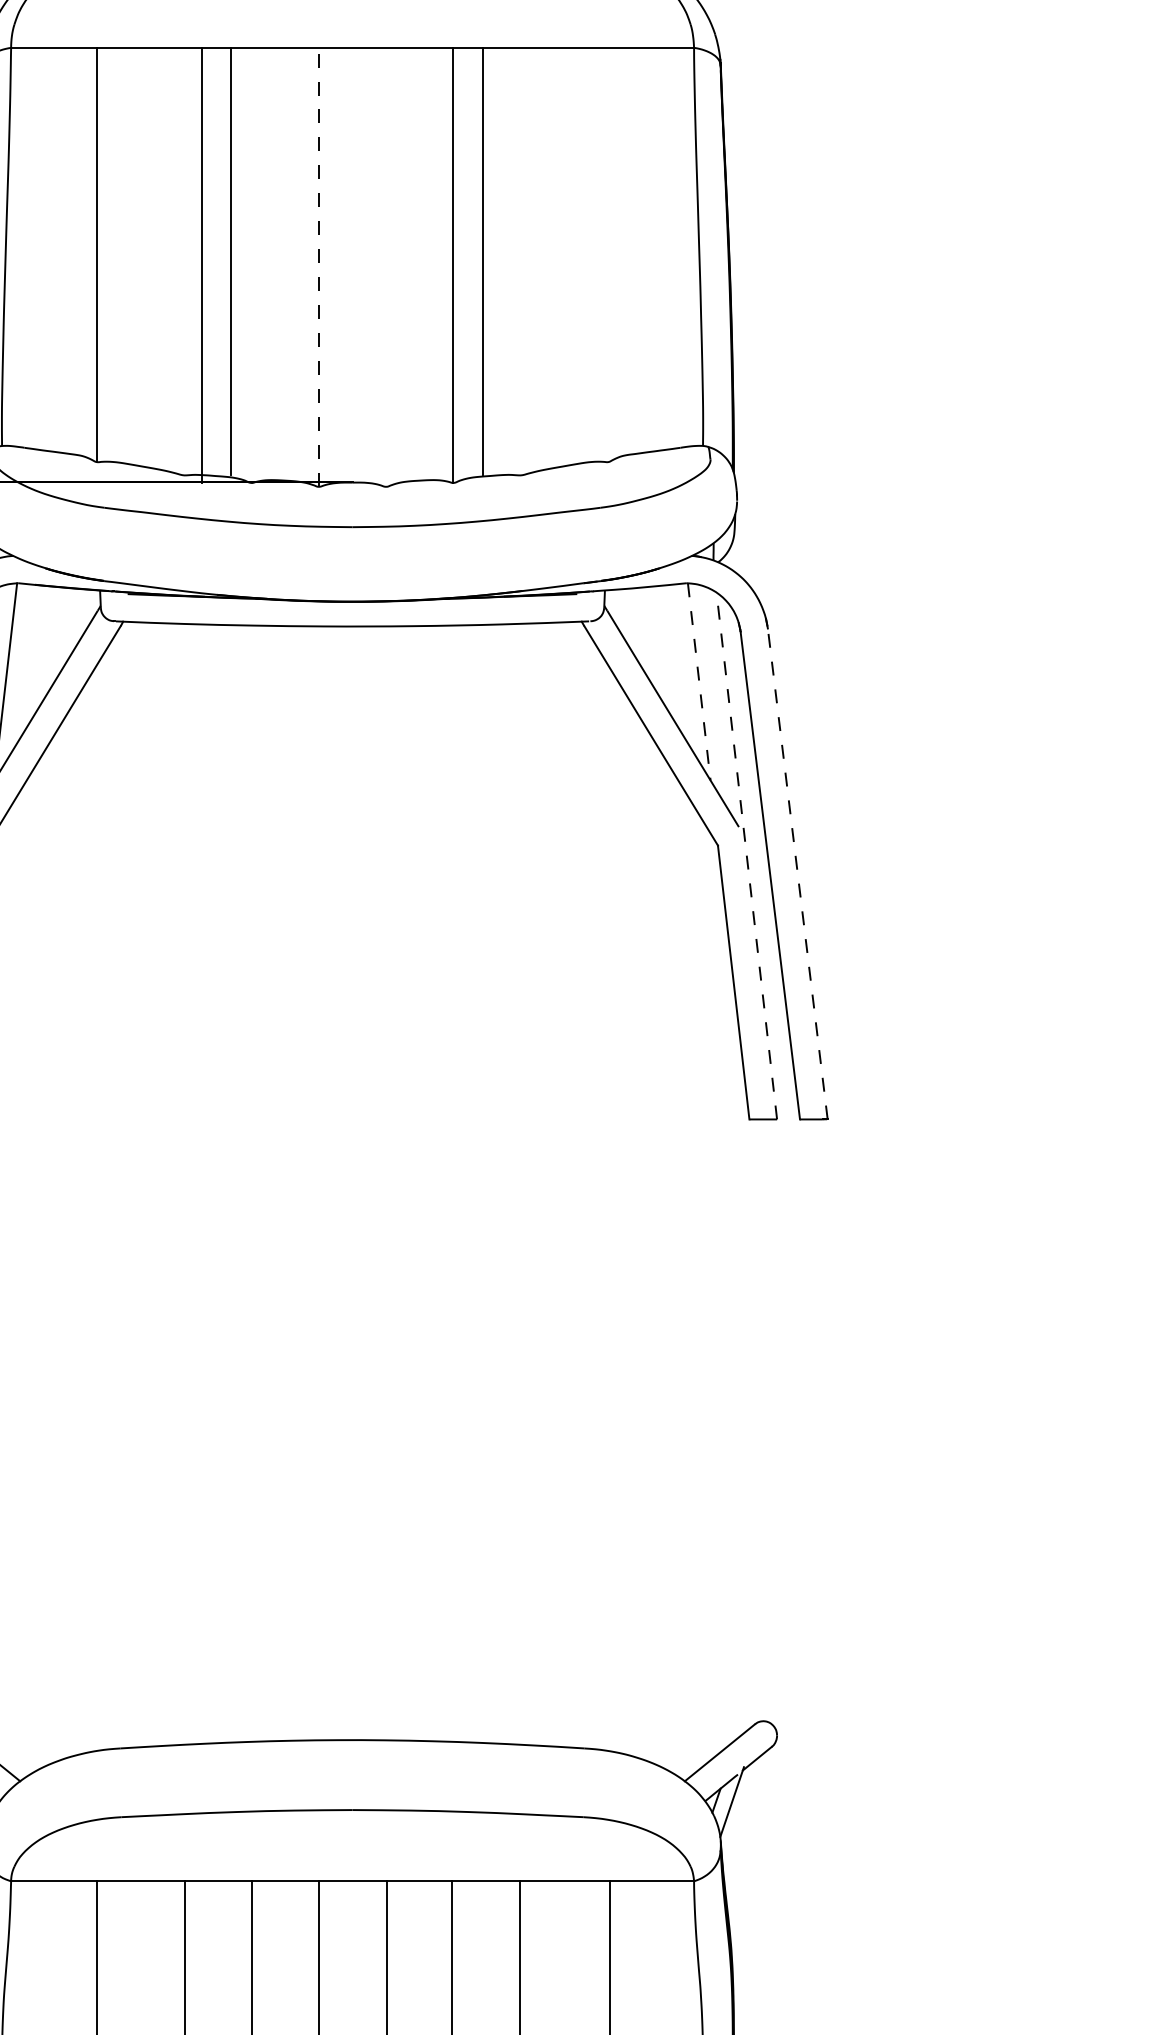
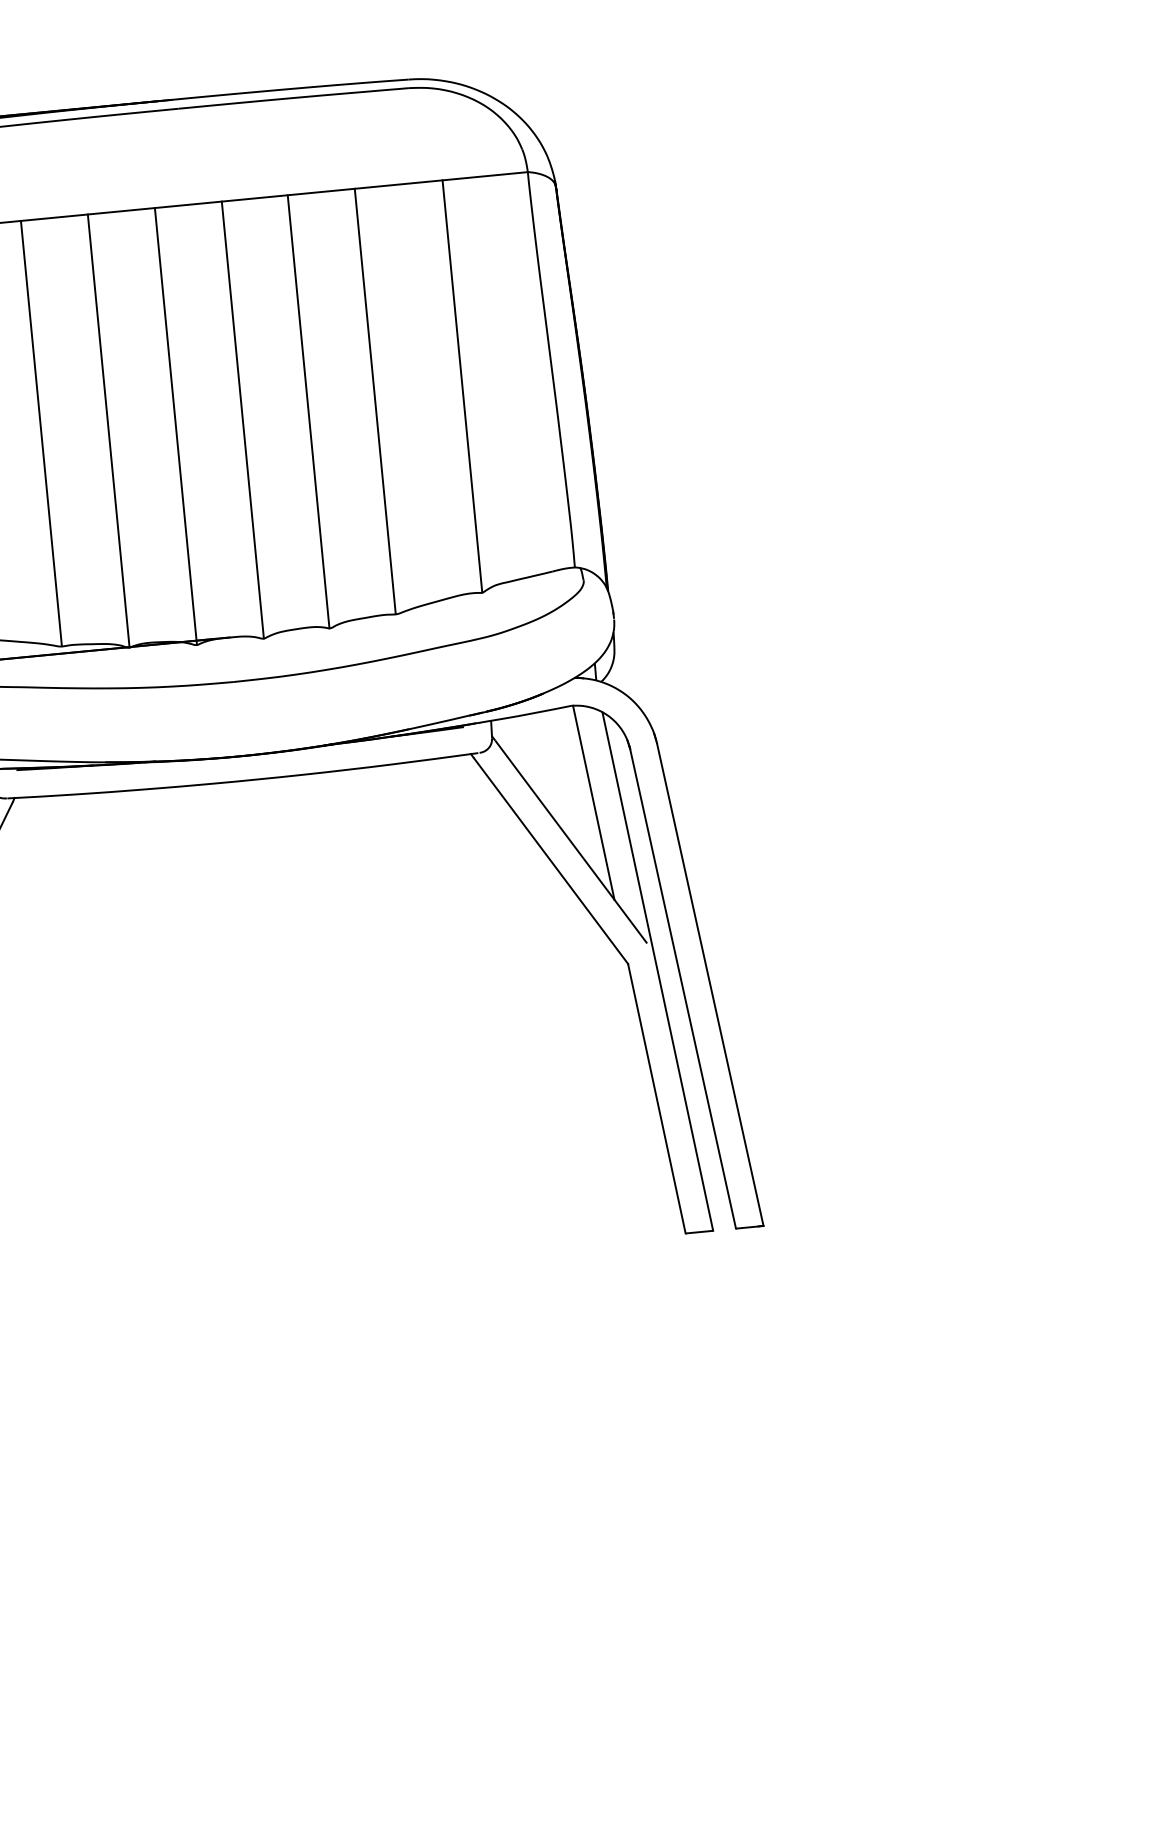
line: (608, 254) -> (462, 386), added
line: (230, 260) -> (40, 432), moved
line: (483, 261) -> (375, 401), moved
line: (202, 264) -> (109, 430), moved
line: (319, 266) -> (175, 425), dashed -> solid
line: (386, 266) -> (242, 419), added
line: (699, 682) -> (594, 803), dashed -> solid
line: (746, 855) -> (657, 971), dashed -> solid
line: (797, 873) -> (709, 984), dashed -> solid

